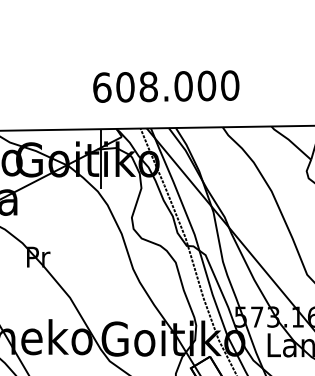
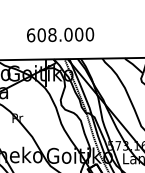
text: (166, 85) -> (60, 34), moved

